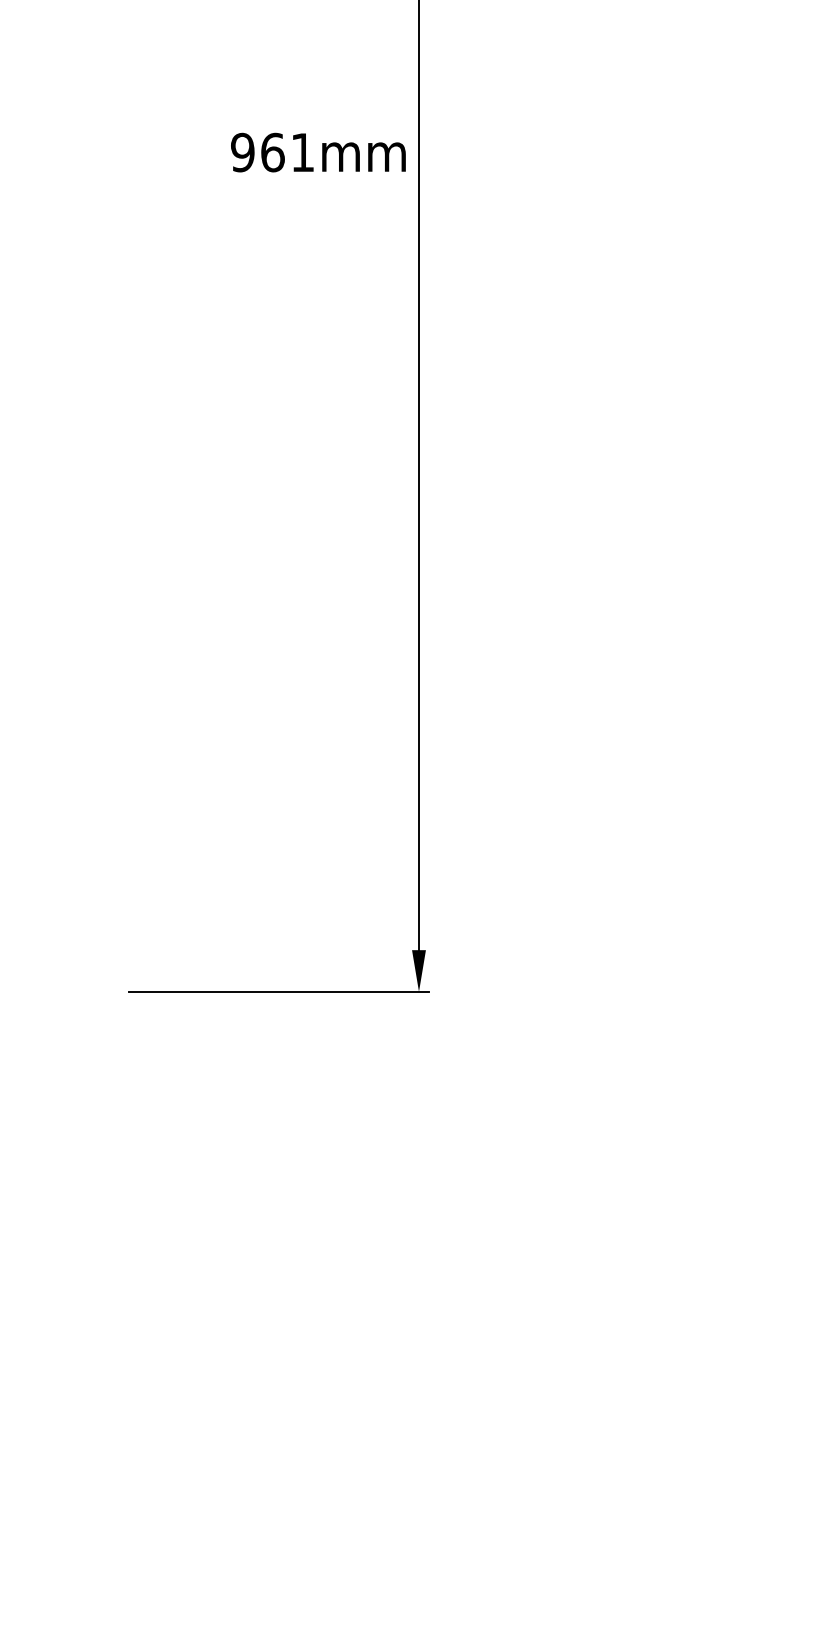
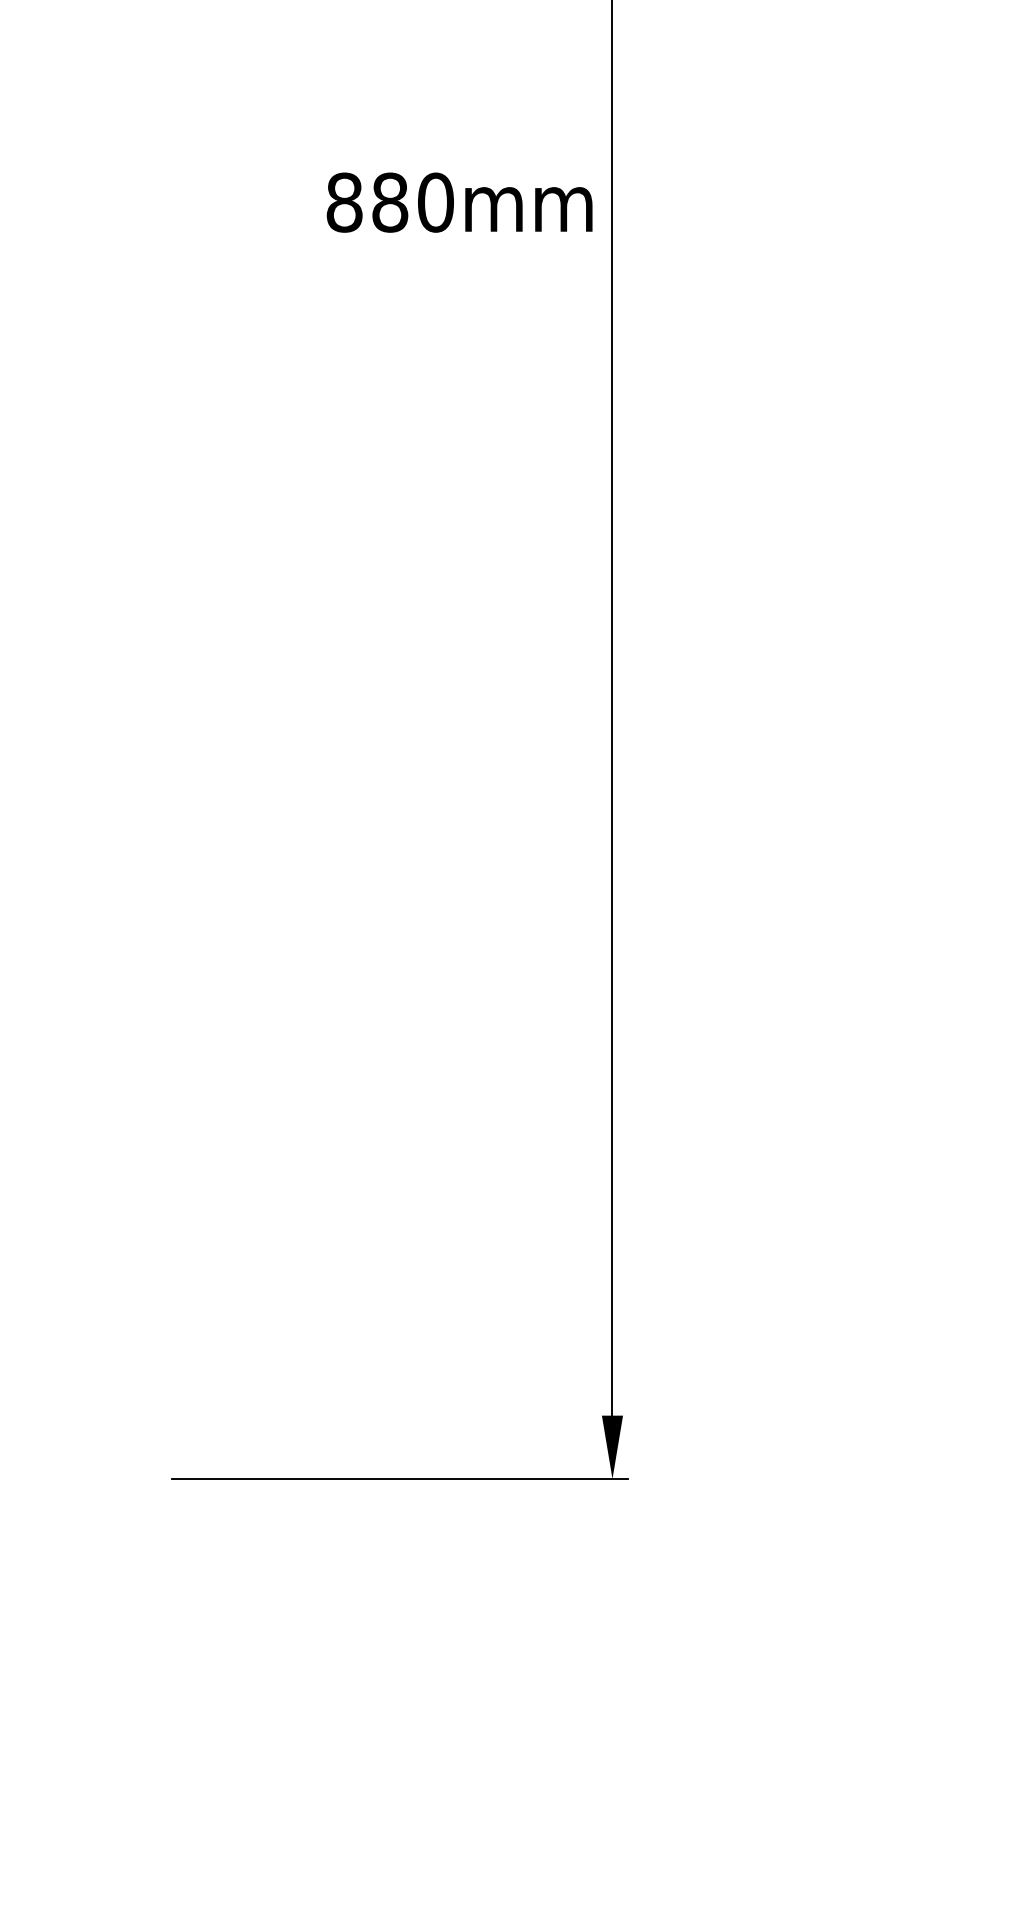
text: (272, 152) -> (389, 202), 961mm -> 880mm

